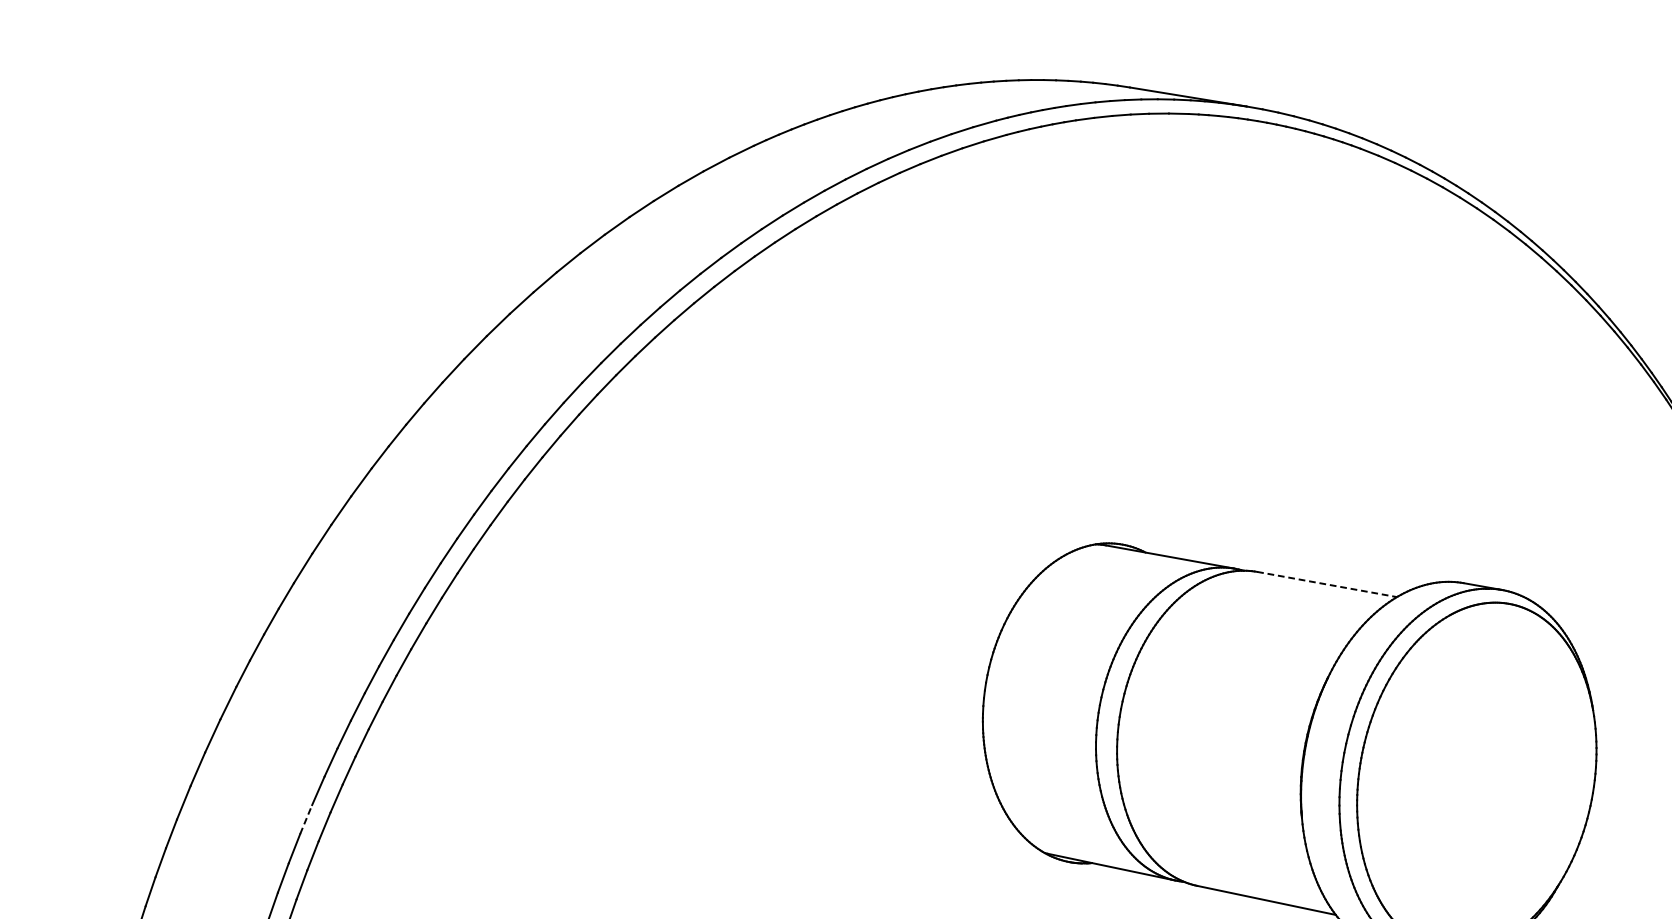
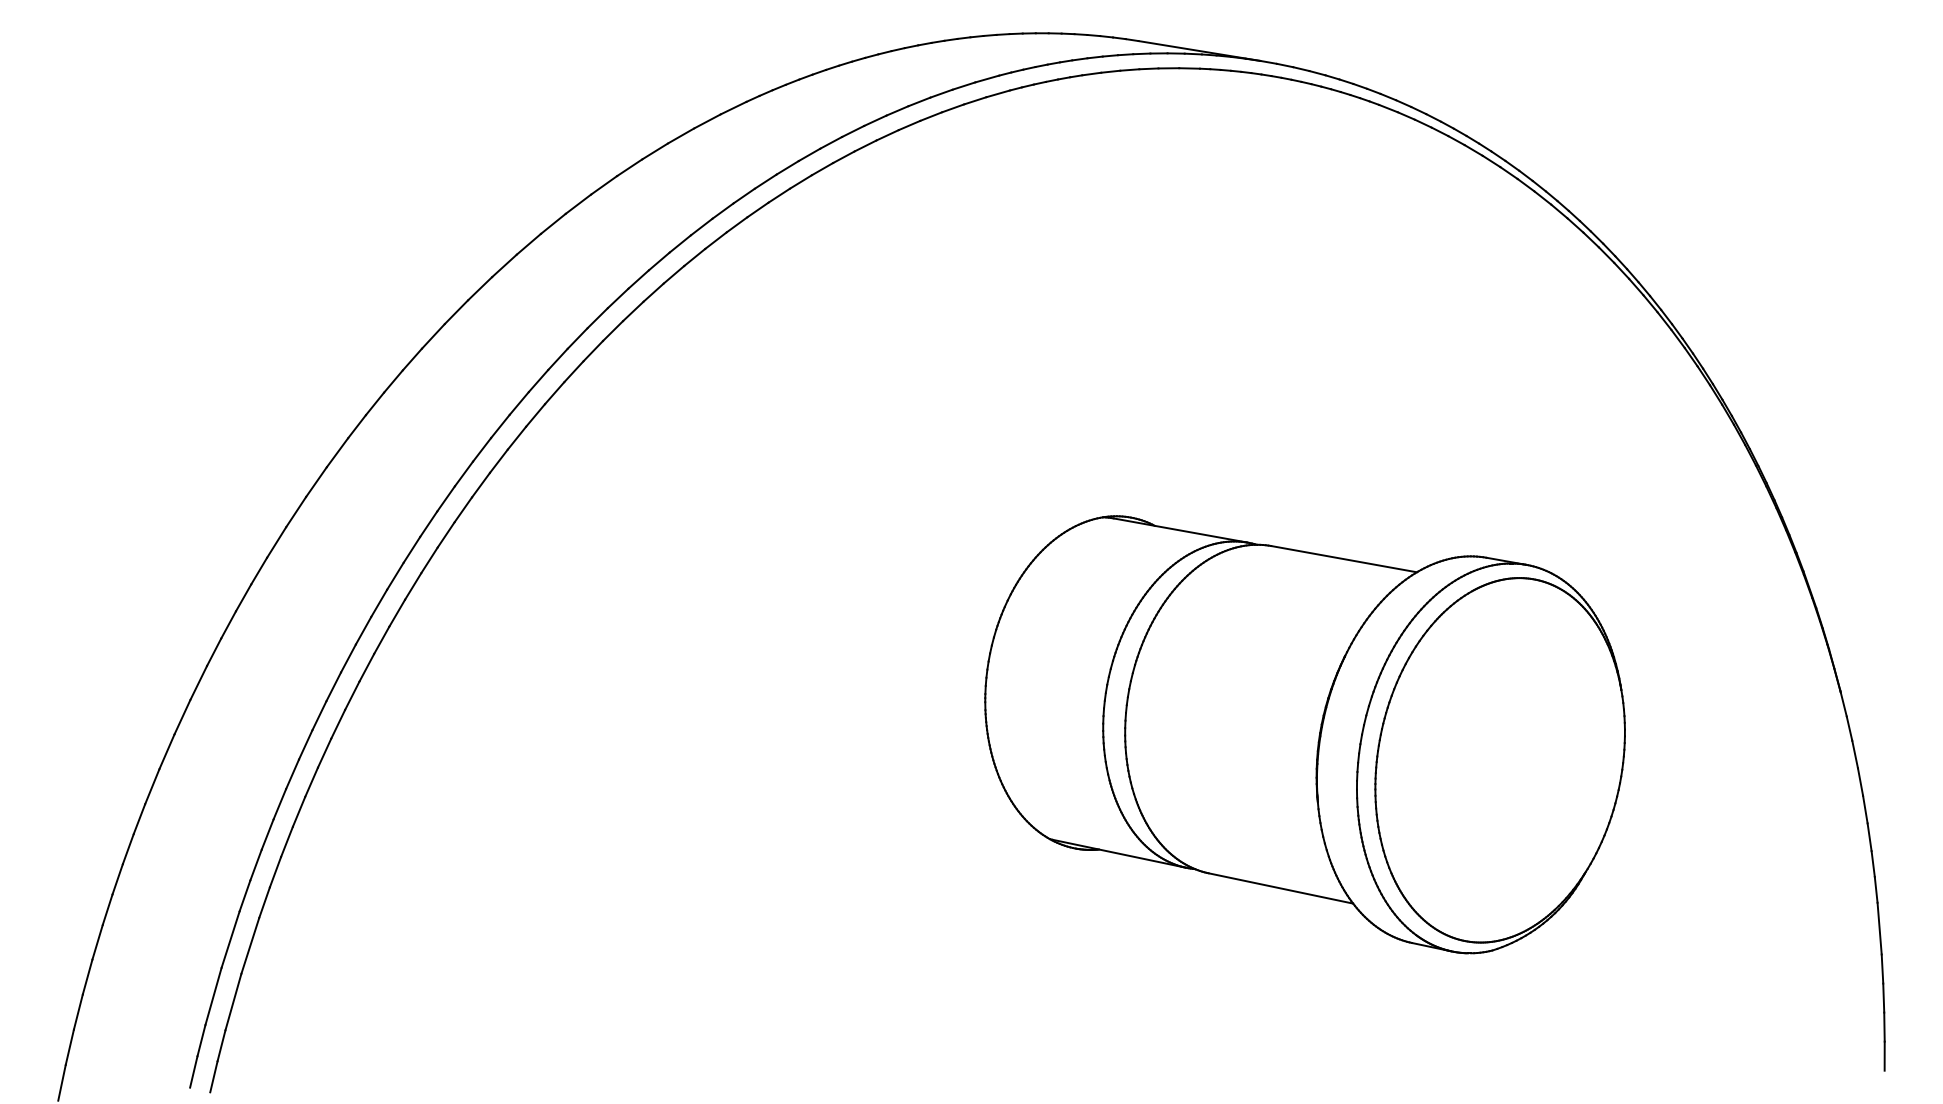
line: (1327, 584) -> (1344, 559), dashed -> solid
line: (306, 818) -> (280, 803), dashed -> solid

